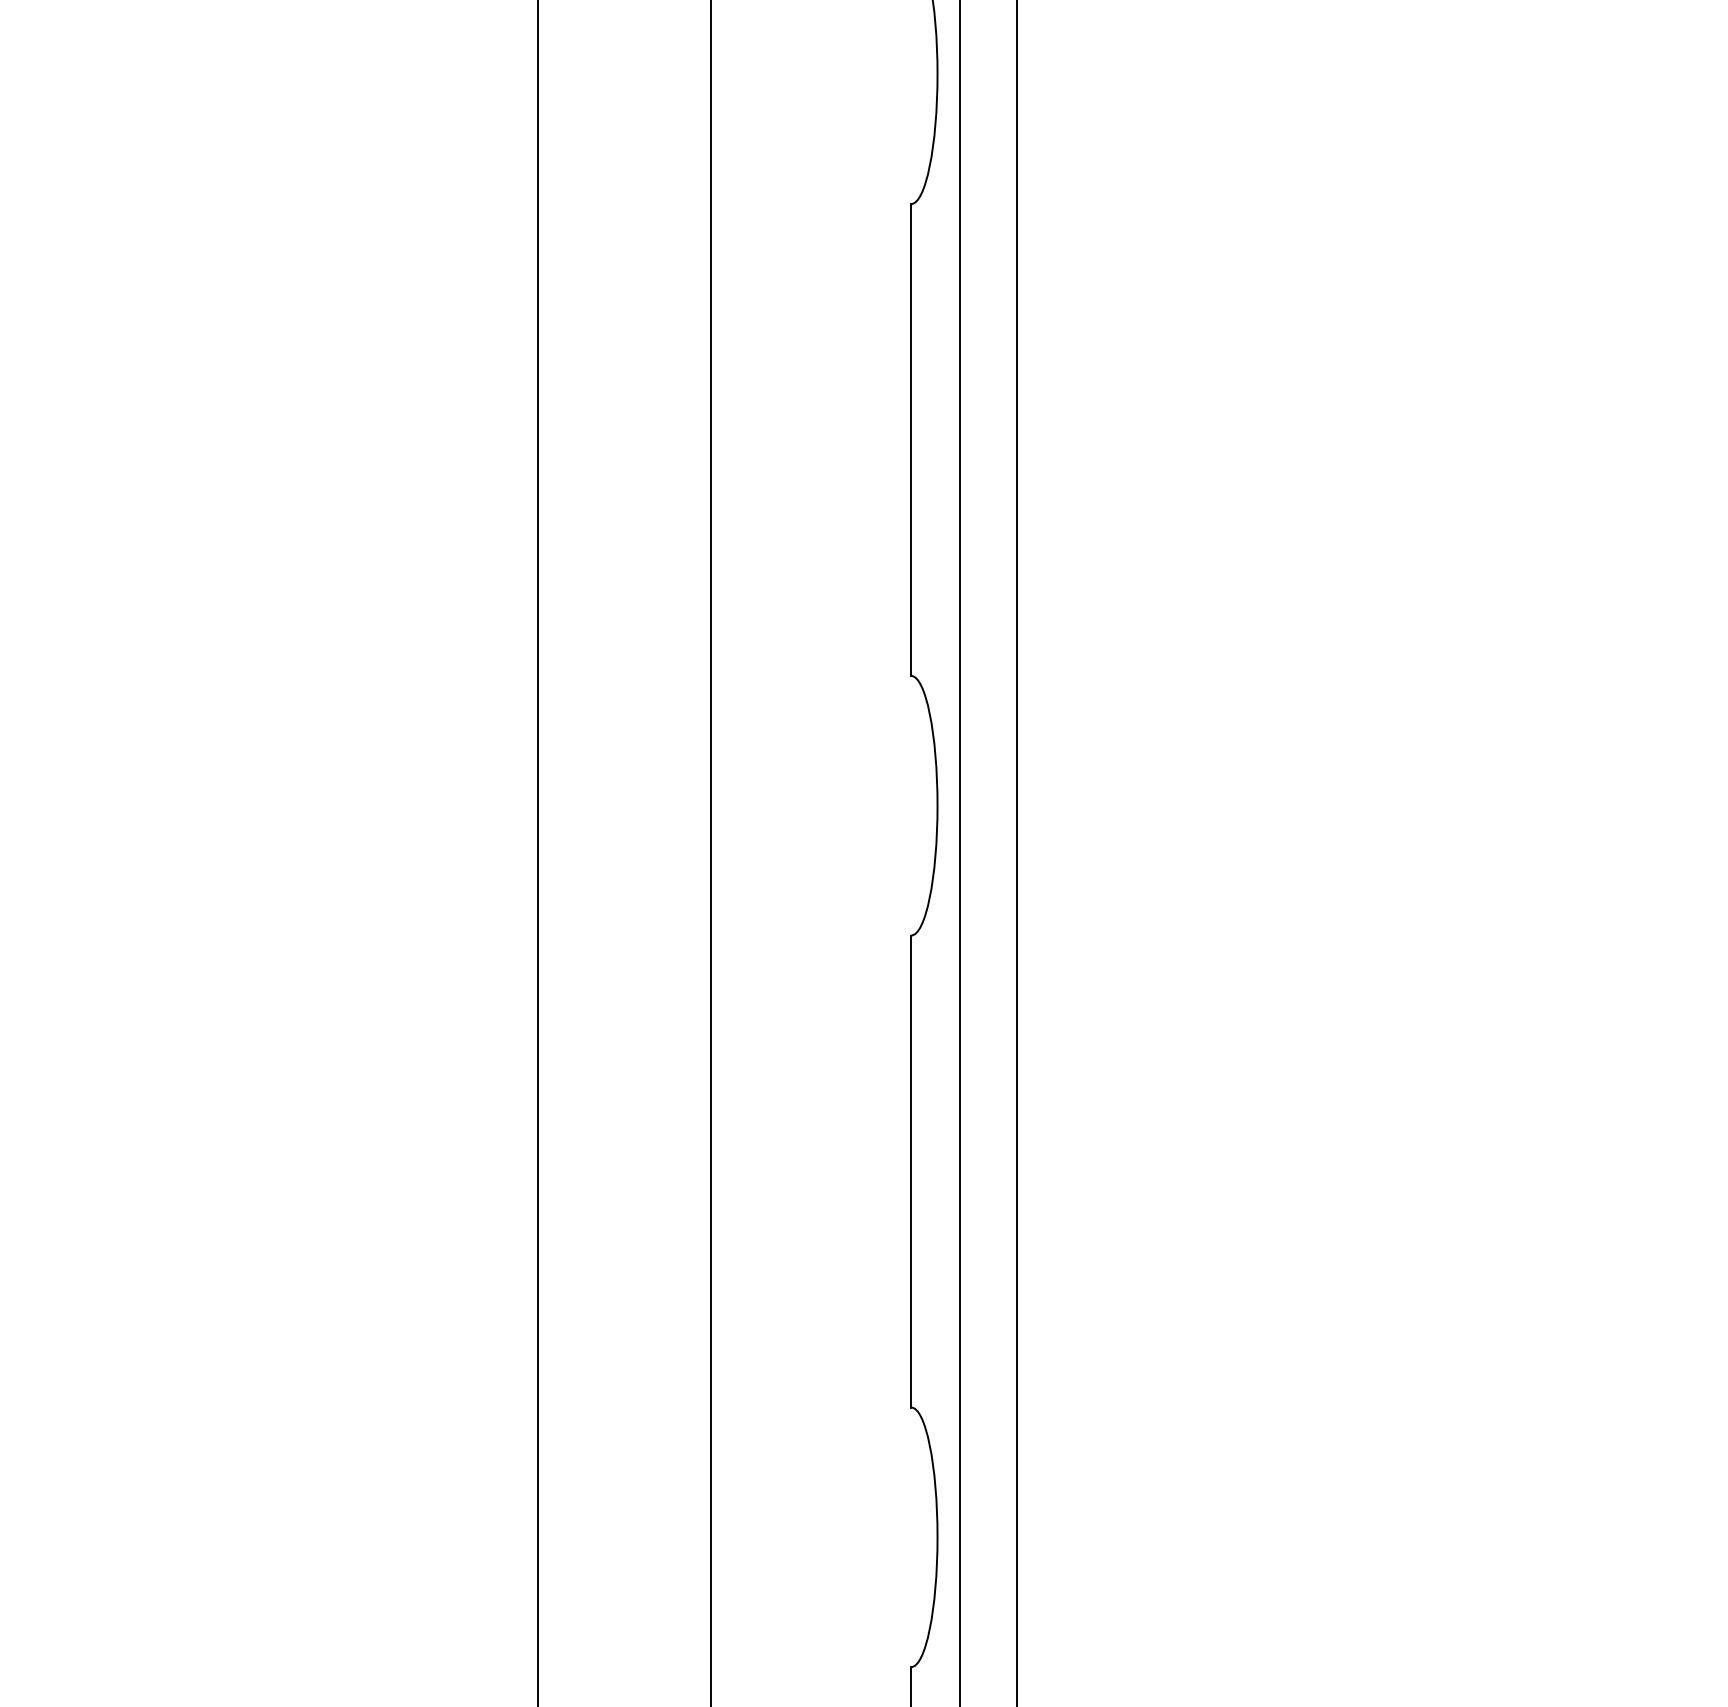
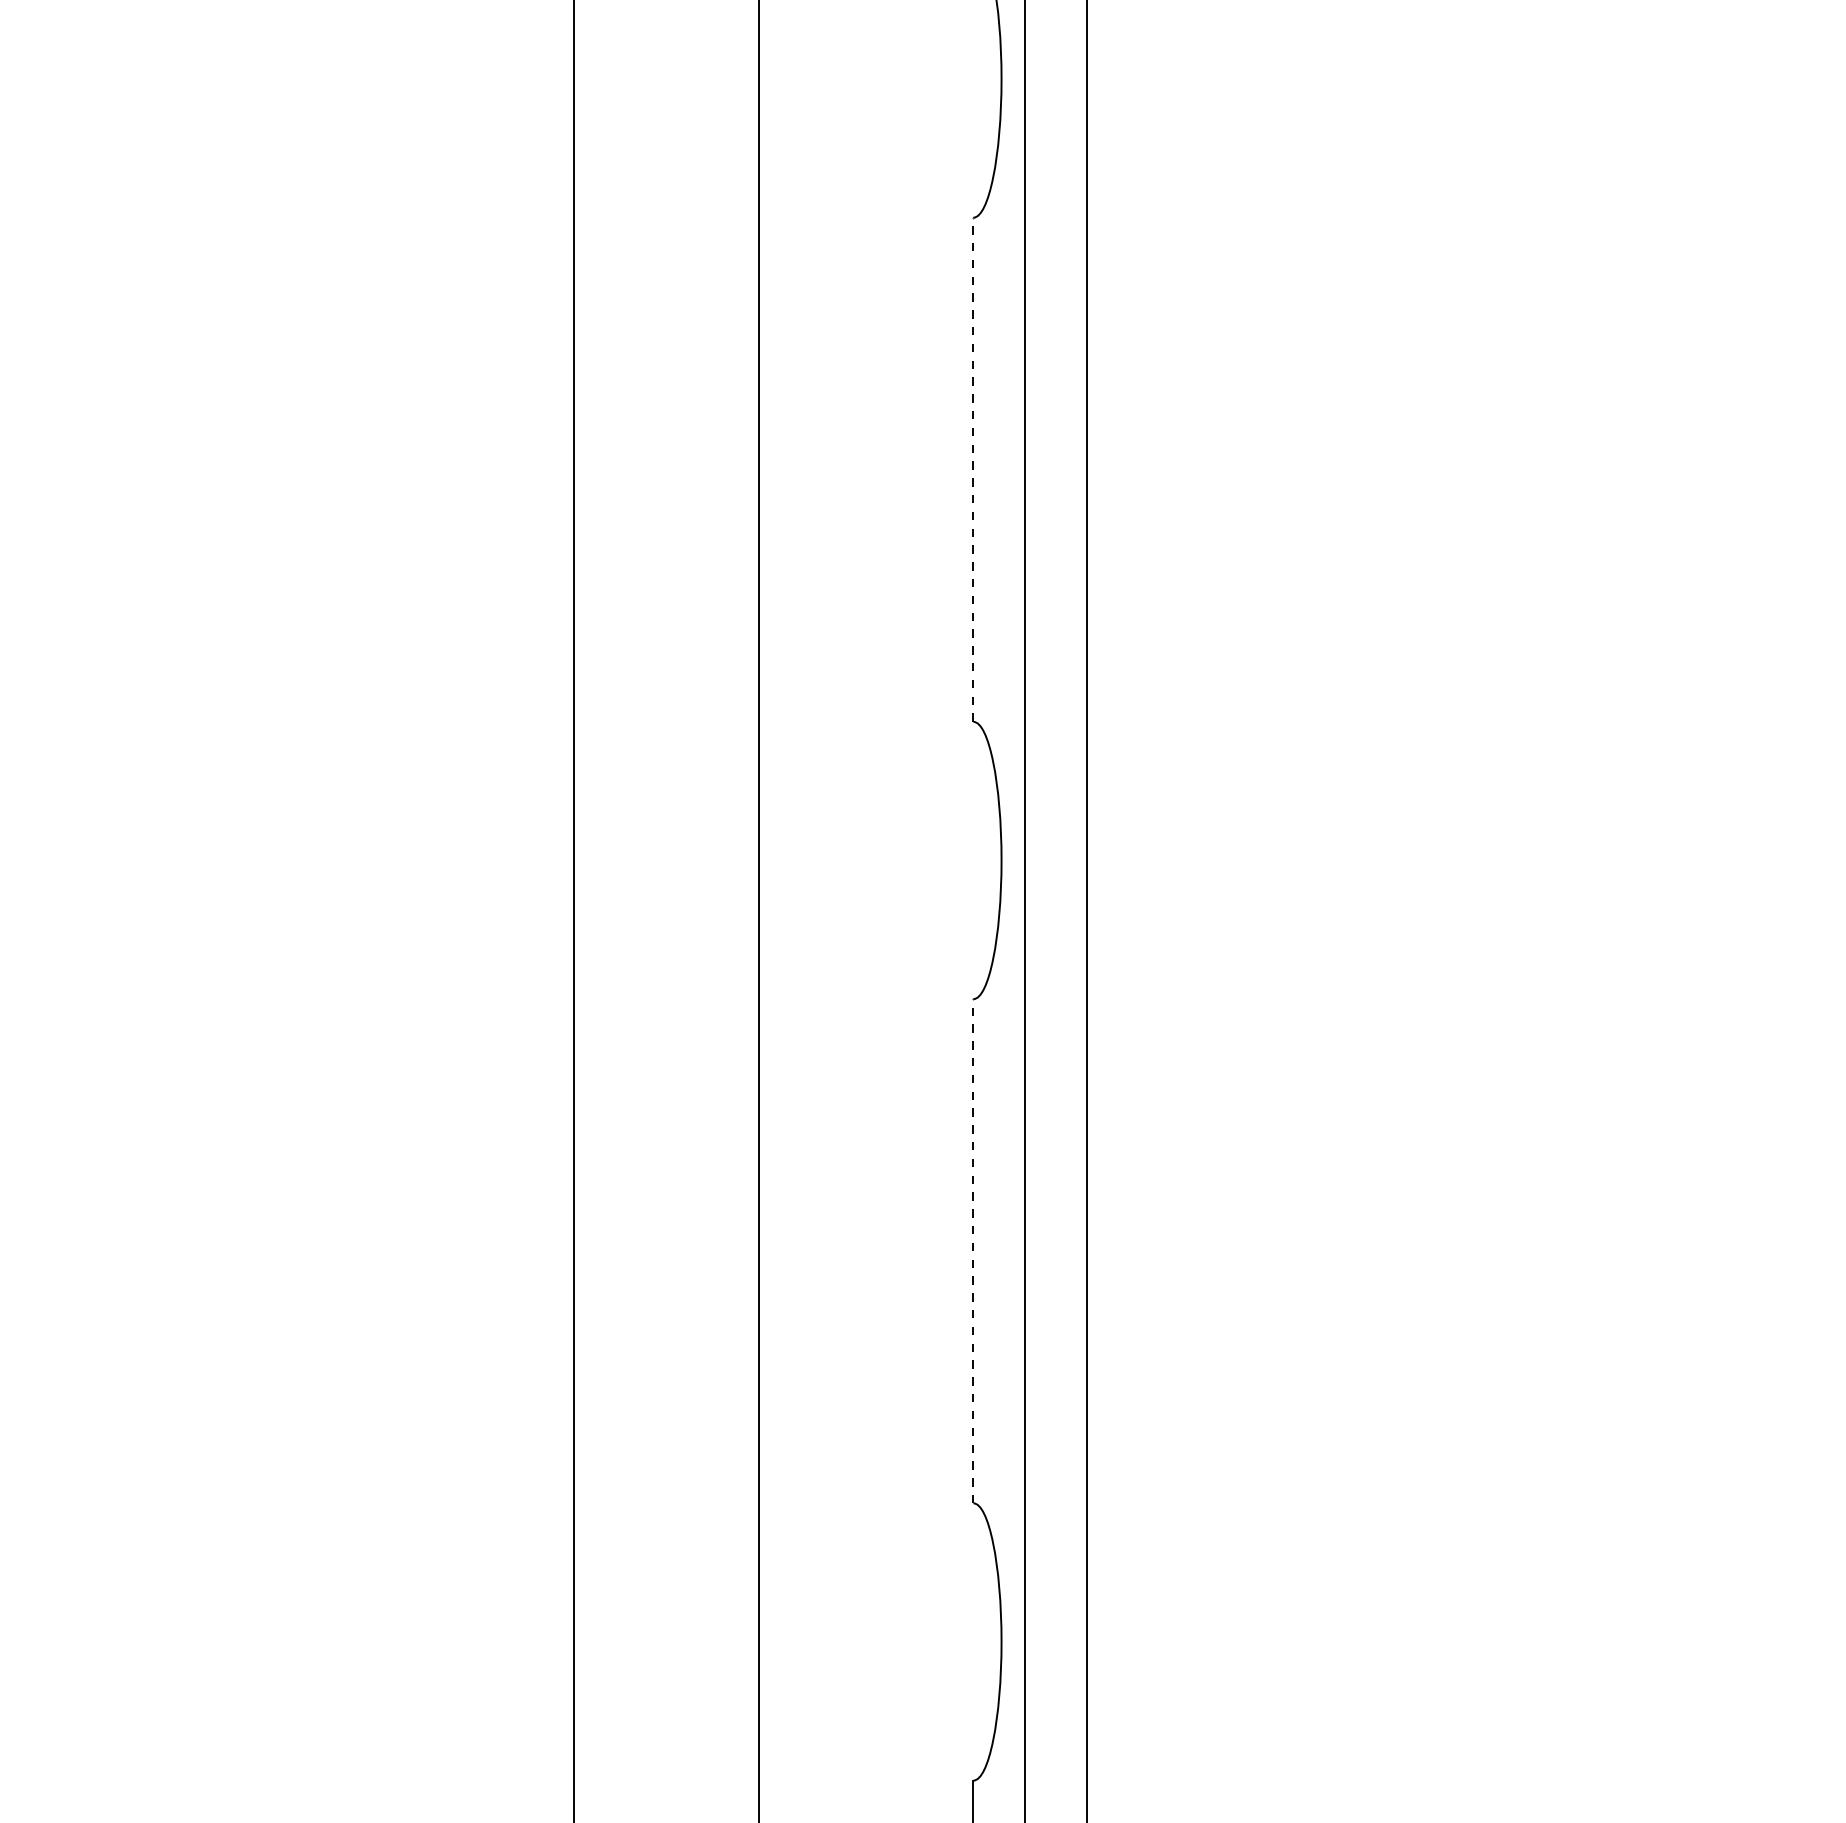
line: (911, 439) -> (973, 469), solid -> dashed
line: (911, 1170) -> (973, 1250), solid -> dashed

